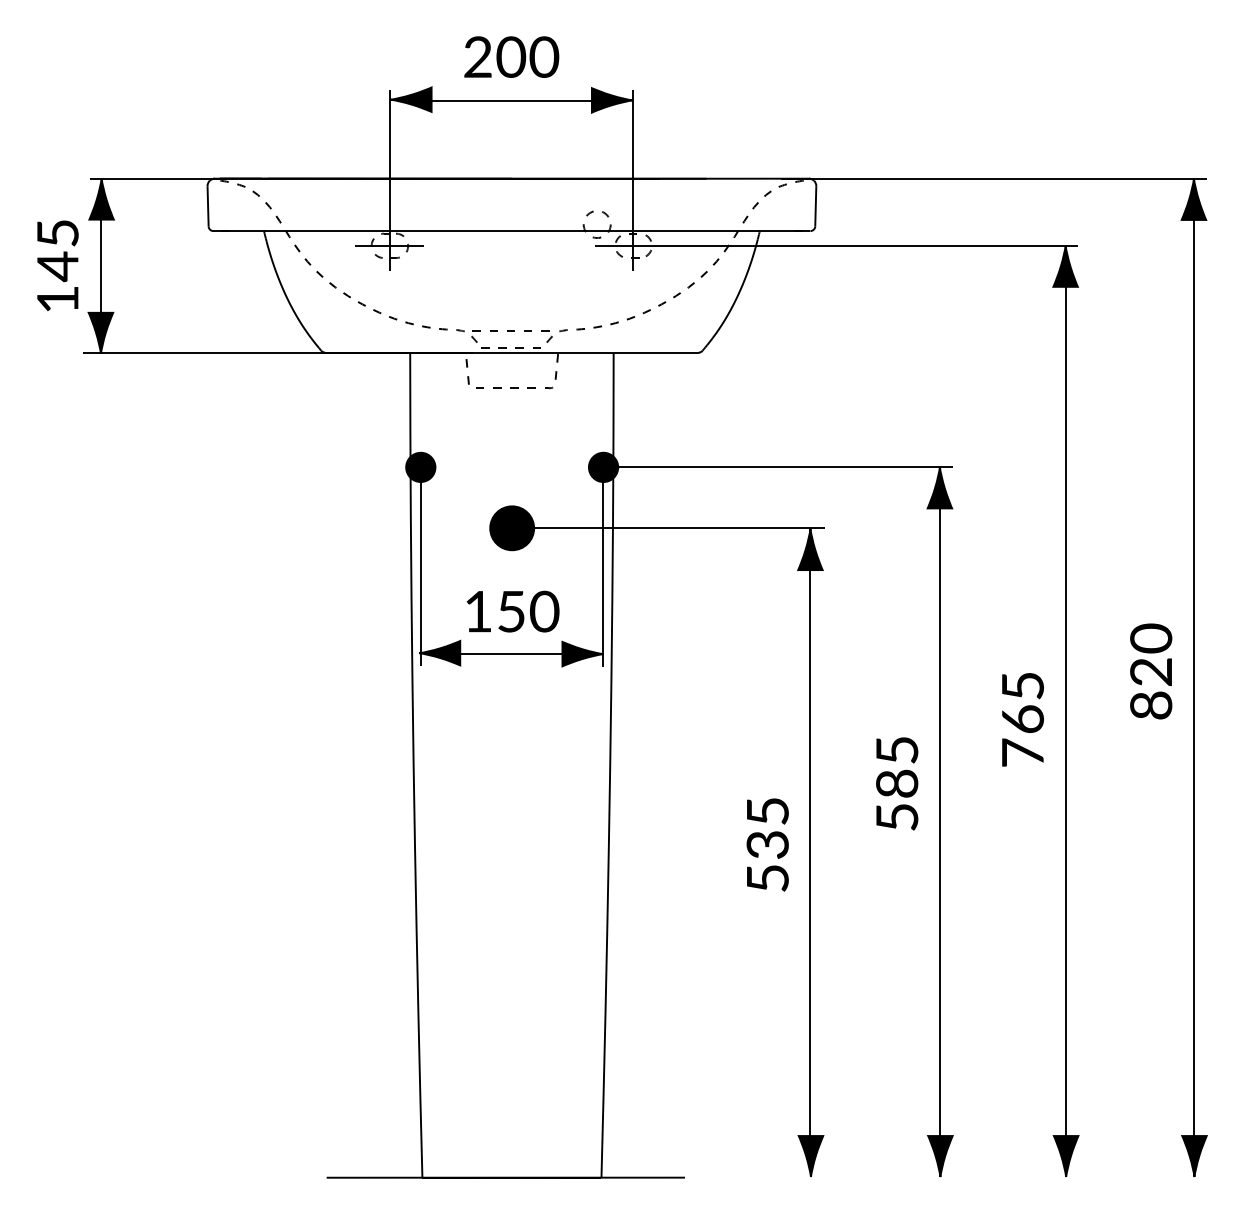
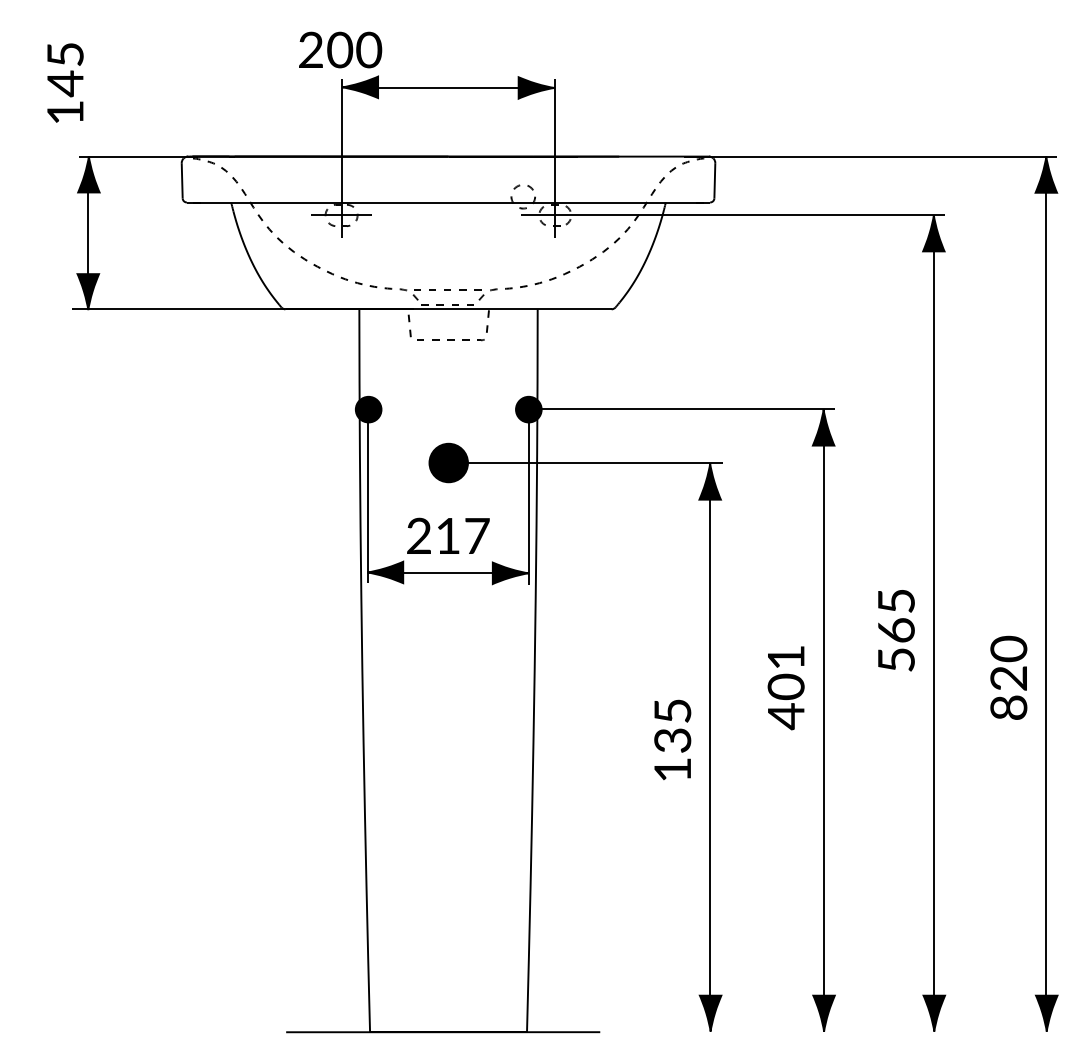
text: (511, 56) -> (340, 49), moved
text: (57, 265) -> (65, 82), moved
text: (511, 611) -> (448, 535), 150 -> 217
text: (1151, 671) -> (1009, 677), moved
text: (1022, 752) -> (896, 659), 765 -> 565
text: (897, 785) -> (786, 688), 585 -> 401
text: (767, 878) -> (672, 769), 535 -> 135

